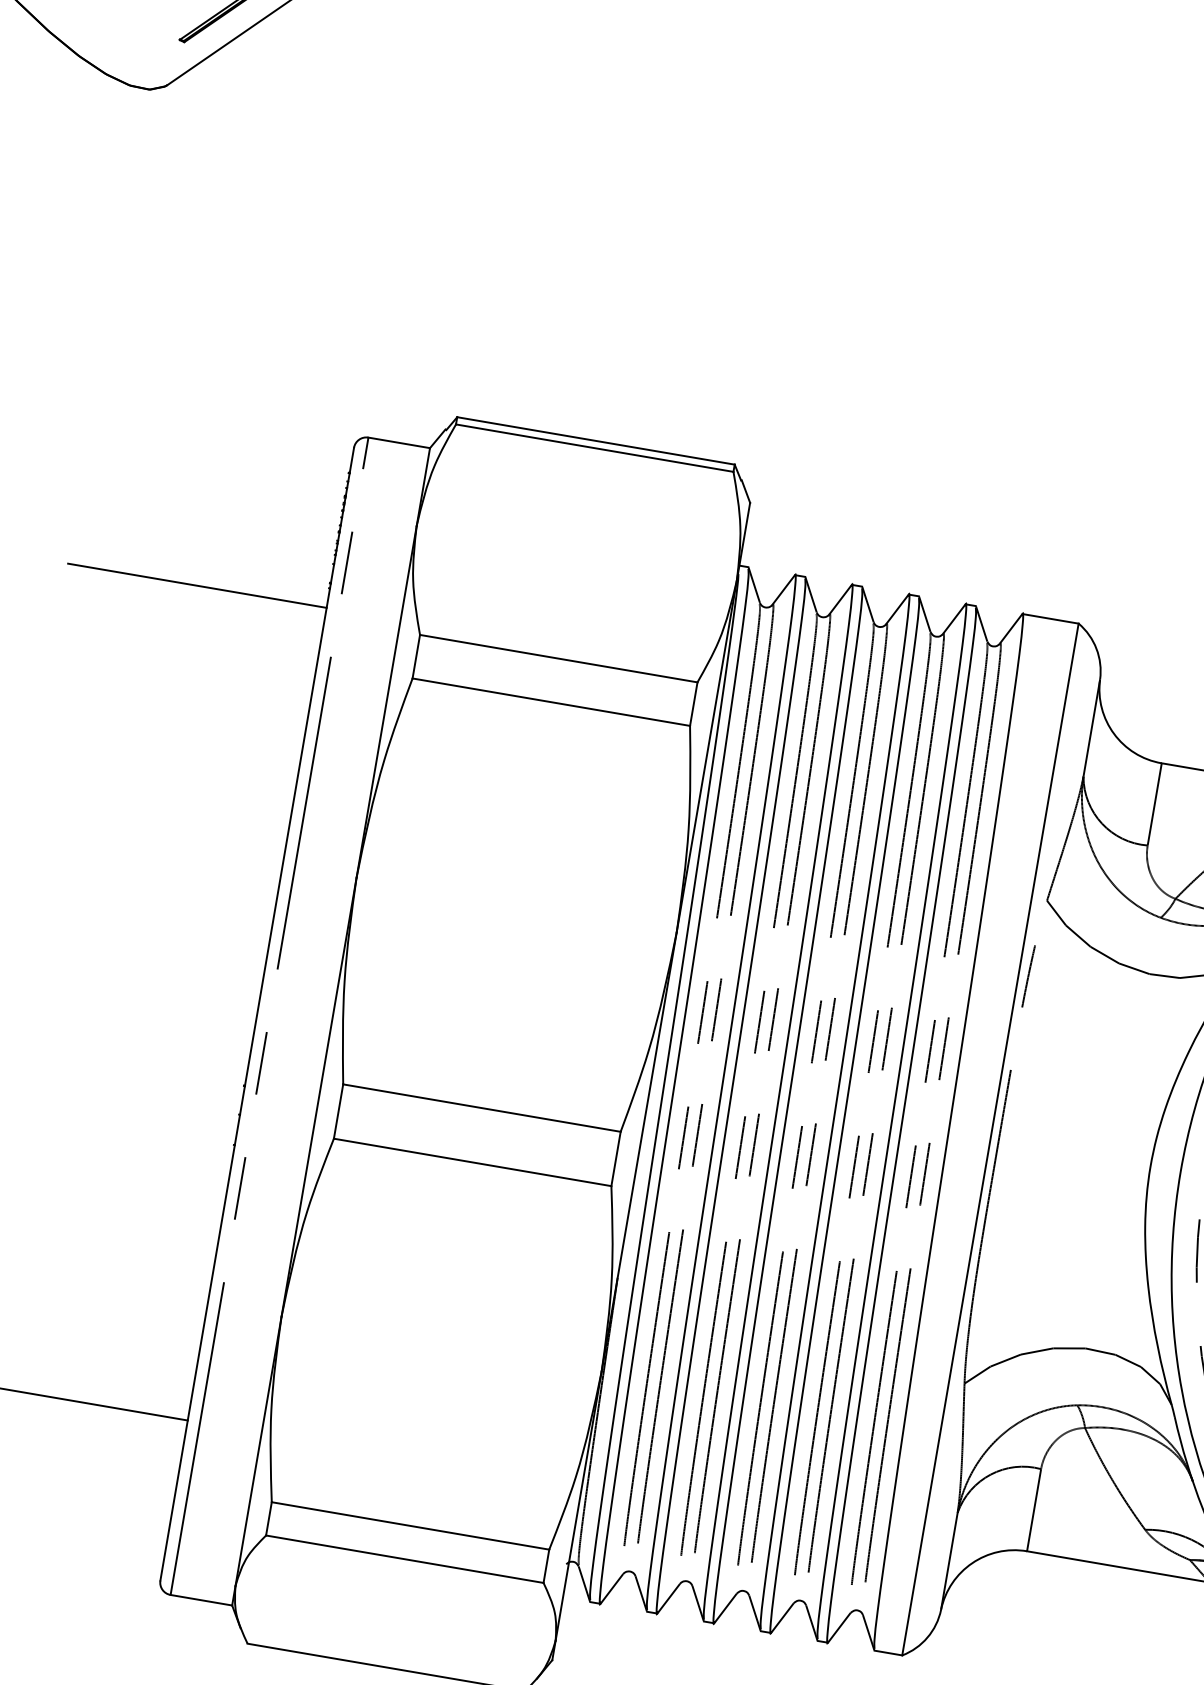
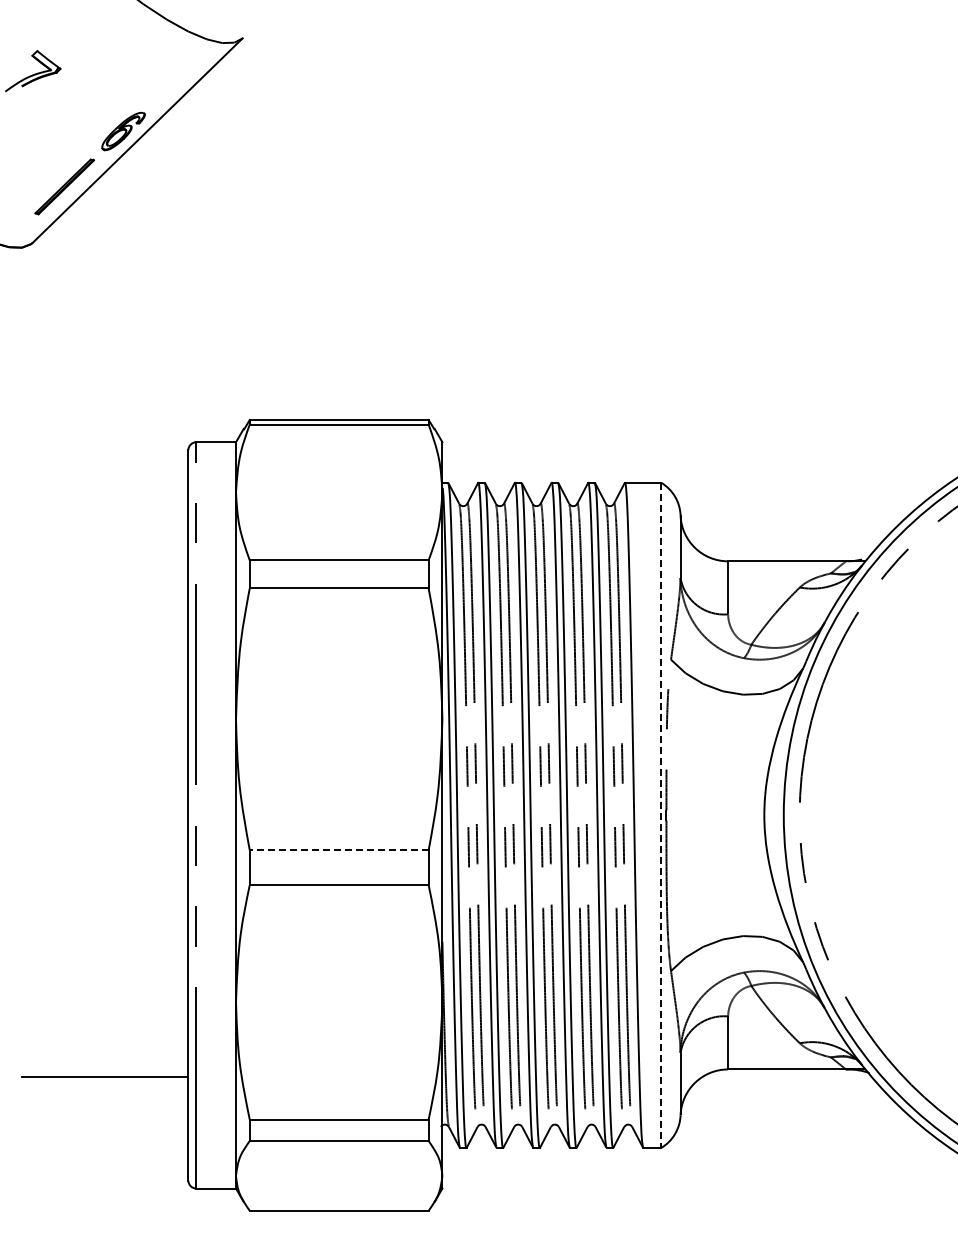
line: (196, 585) -> (104, 553), removed
line: (480, 1108) -> (338, 850), solid -> dashed
line: (990, 1139) -> (661, 815), solid -> dashed

